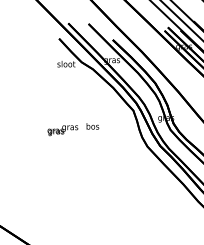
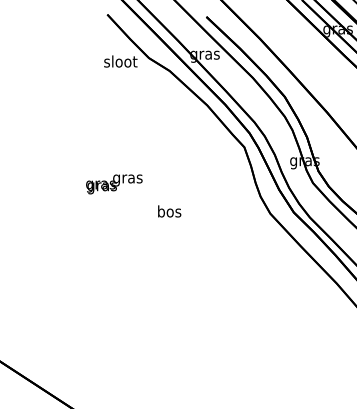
text: (92, 126) -> (168, 211), moved

